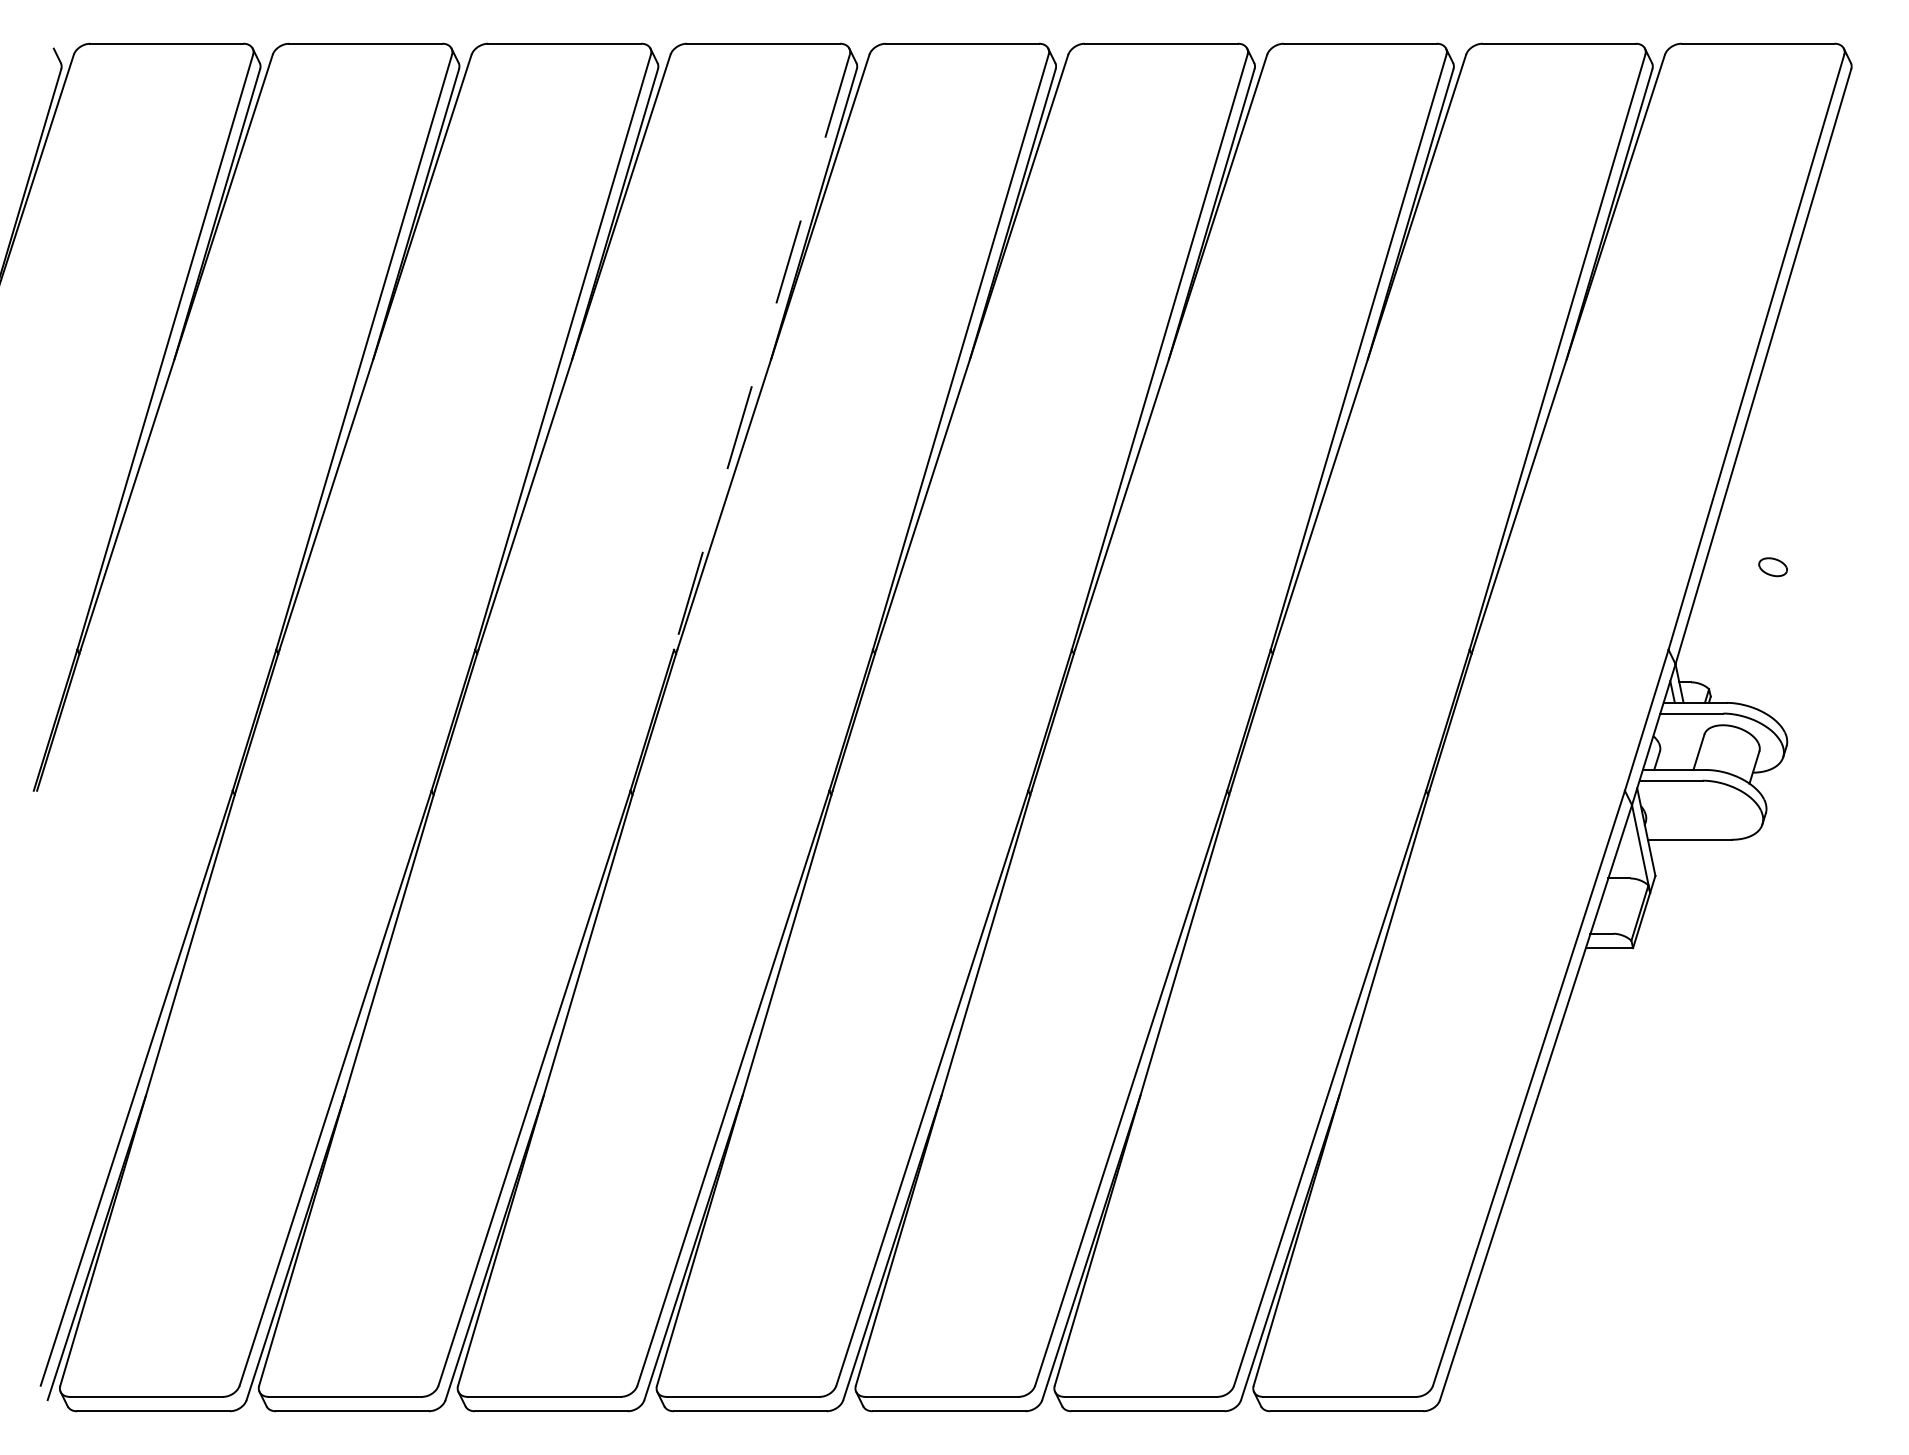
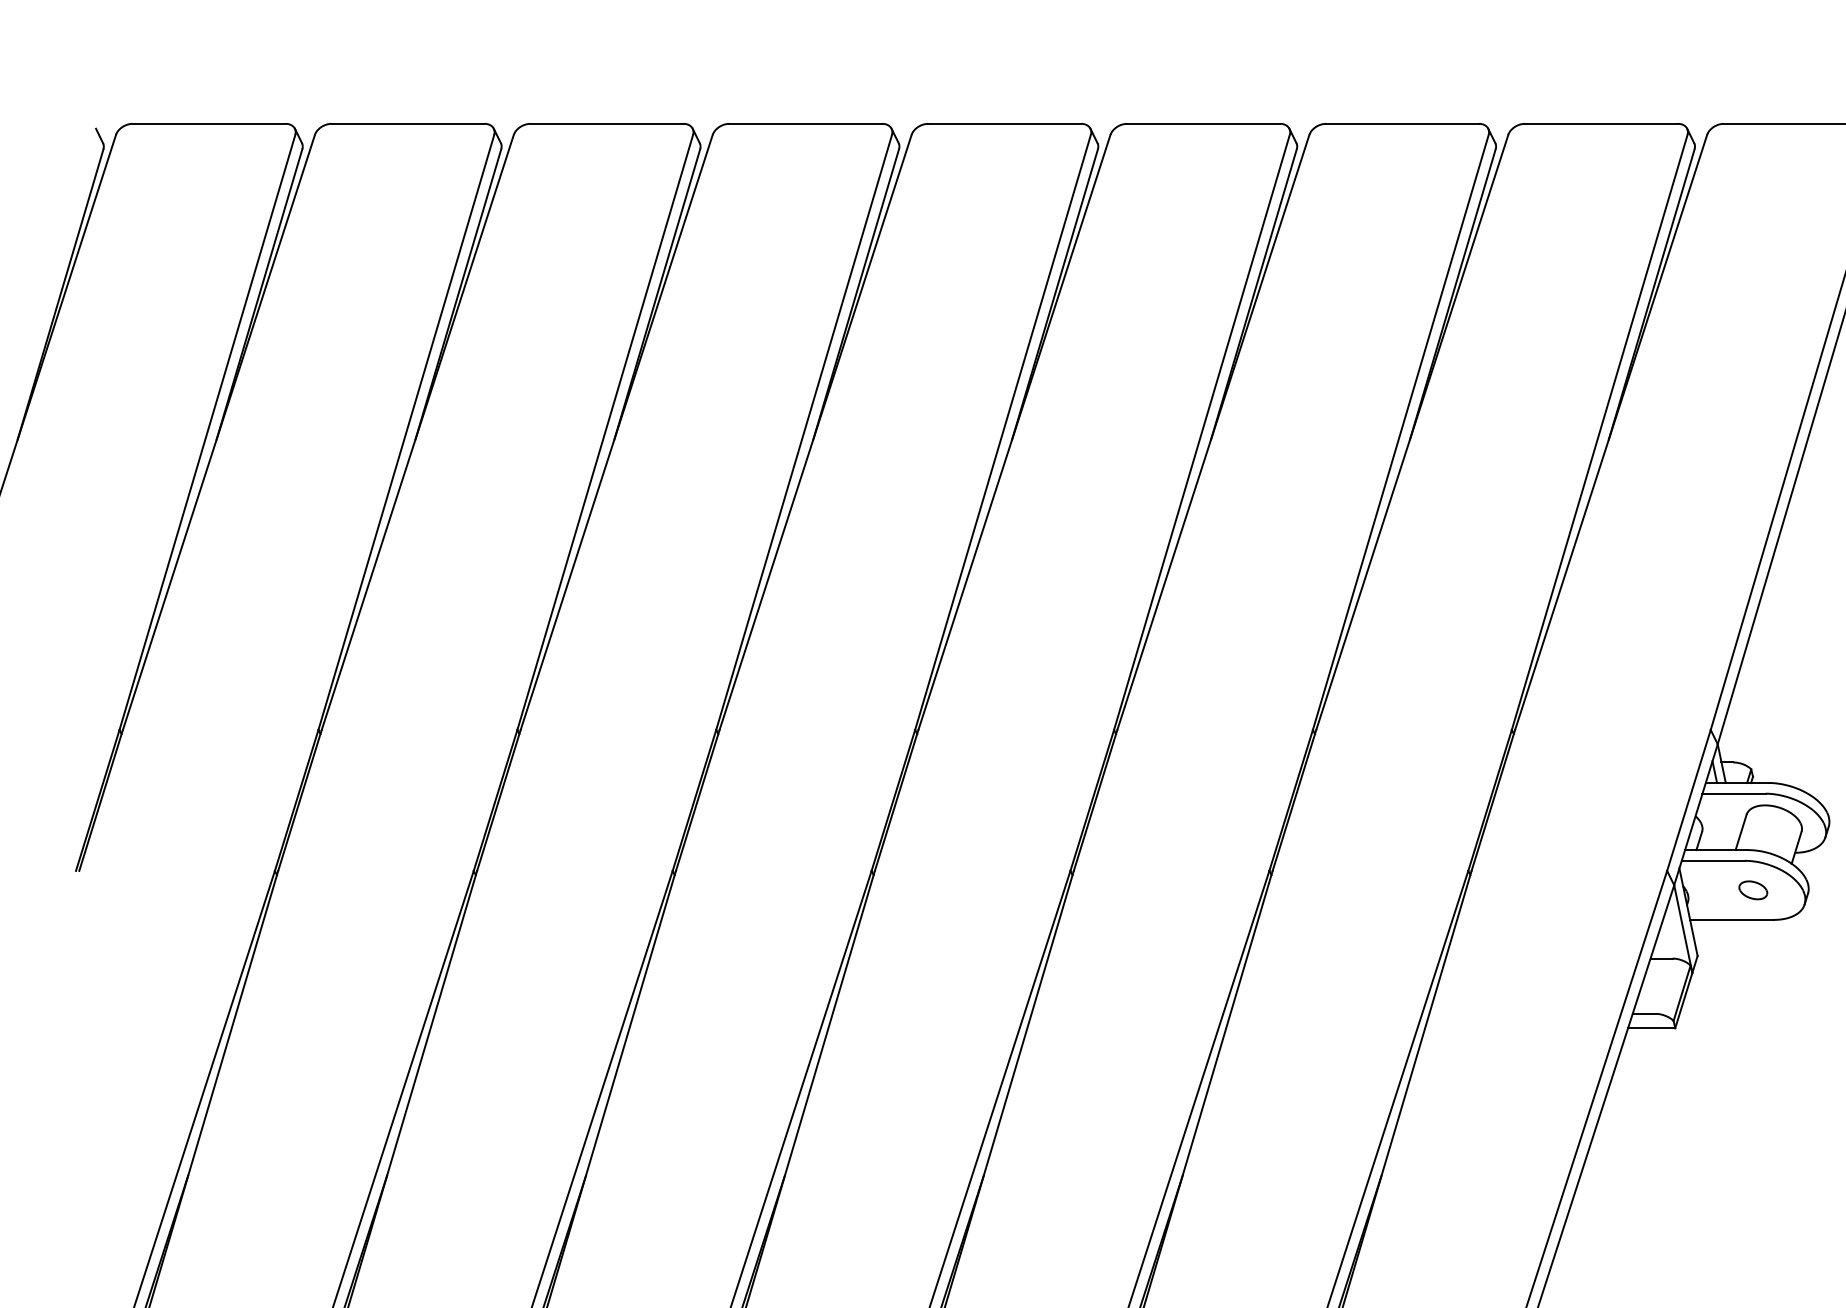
line: (761, 352) -> (803, 432), dashed -> solid
part: (1772, 567) -> (1752, 890), moved

